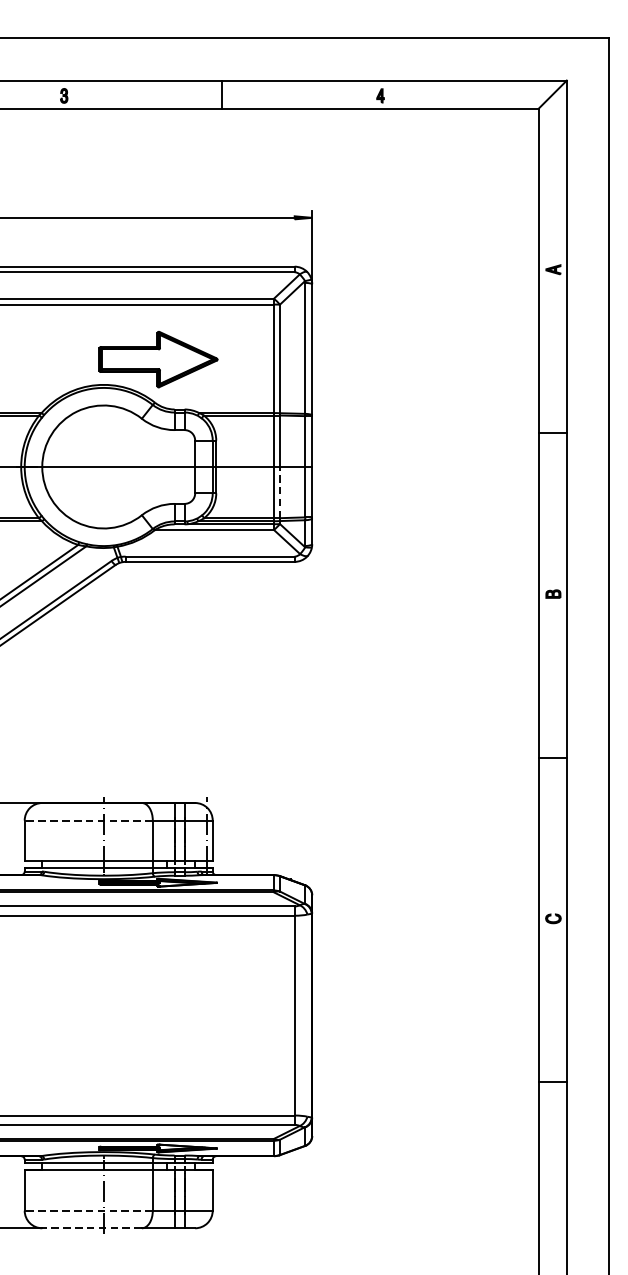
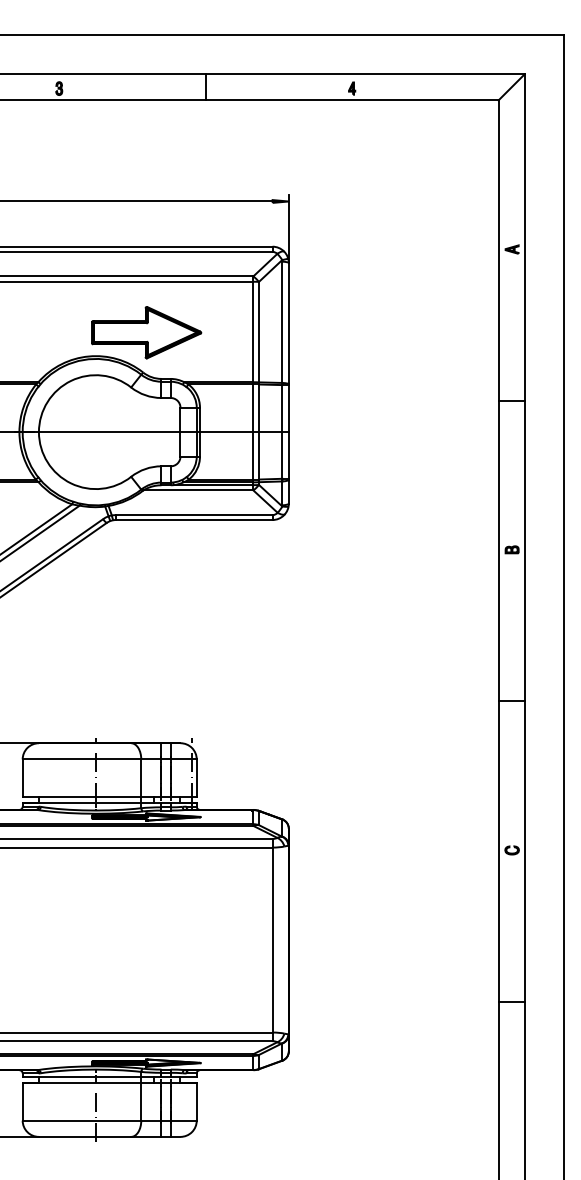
line: (280, 492) -> (259, 455), dashed -> solid
line: (88, 820) -> (81, 759), dashed -> solid
line: (88, 1210) -> (81, 1120), dashed -> solid
line: (91, 1227) -> (84, 1136), dashed -> solid

